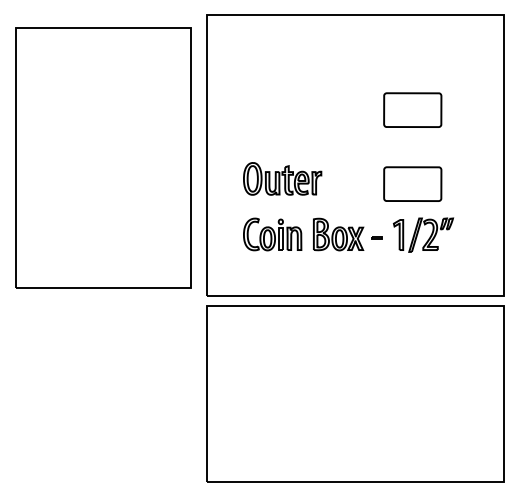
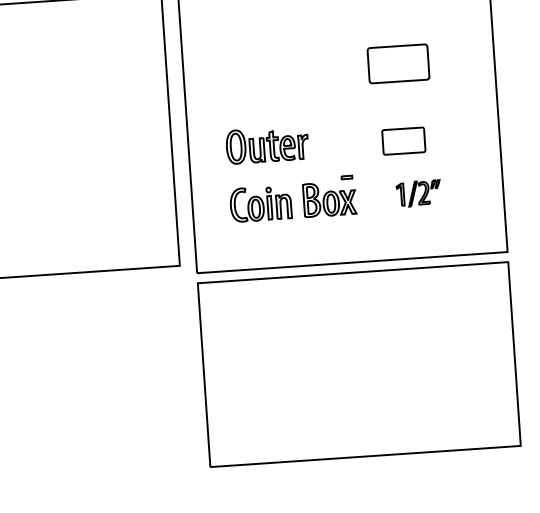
part: (412, 183) -> (403, 140), size x0.7
part: (423, 234) -> (418, 193), size x0.7
part: (376, 237) -> (346, 177), moved

